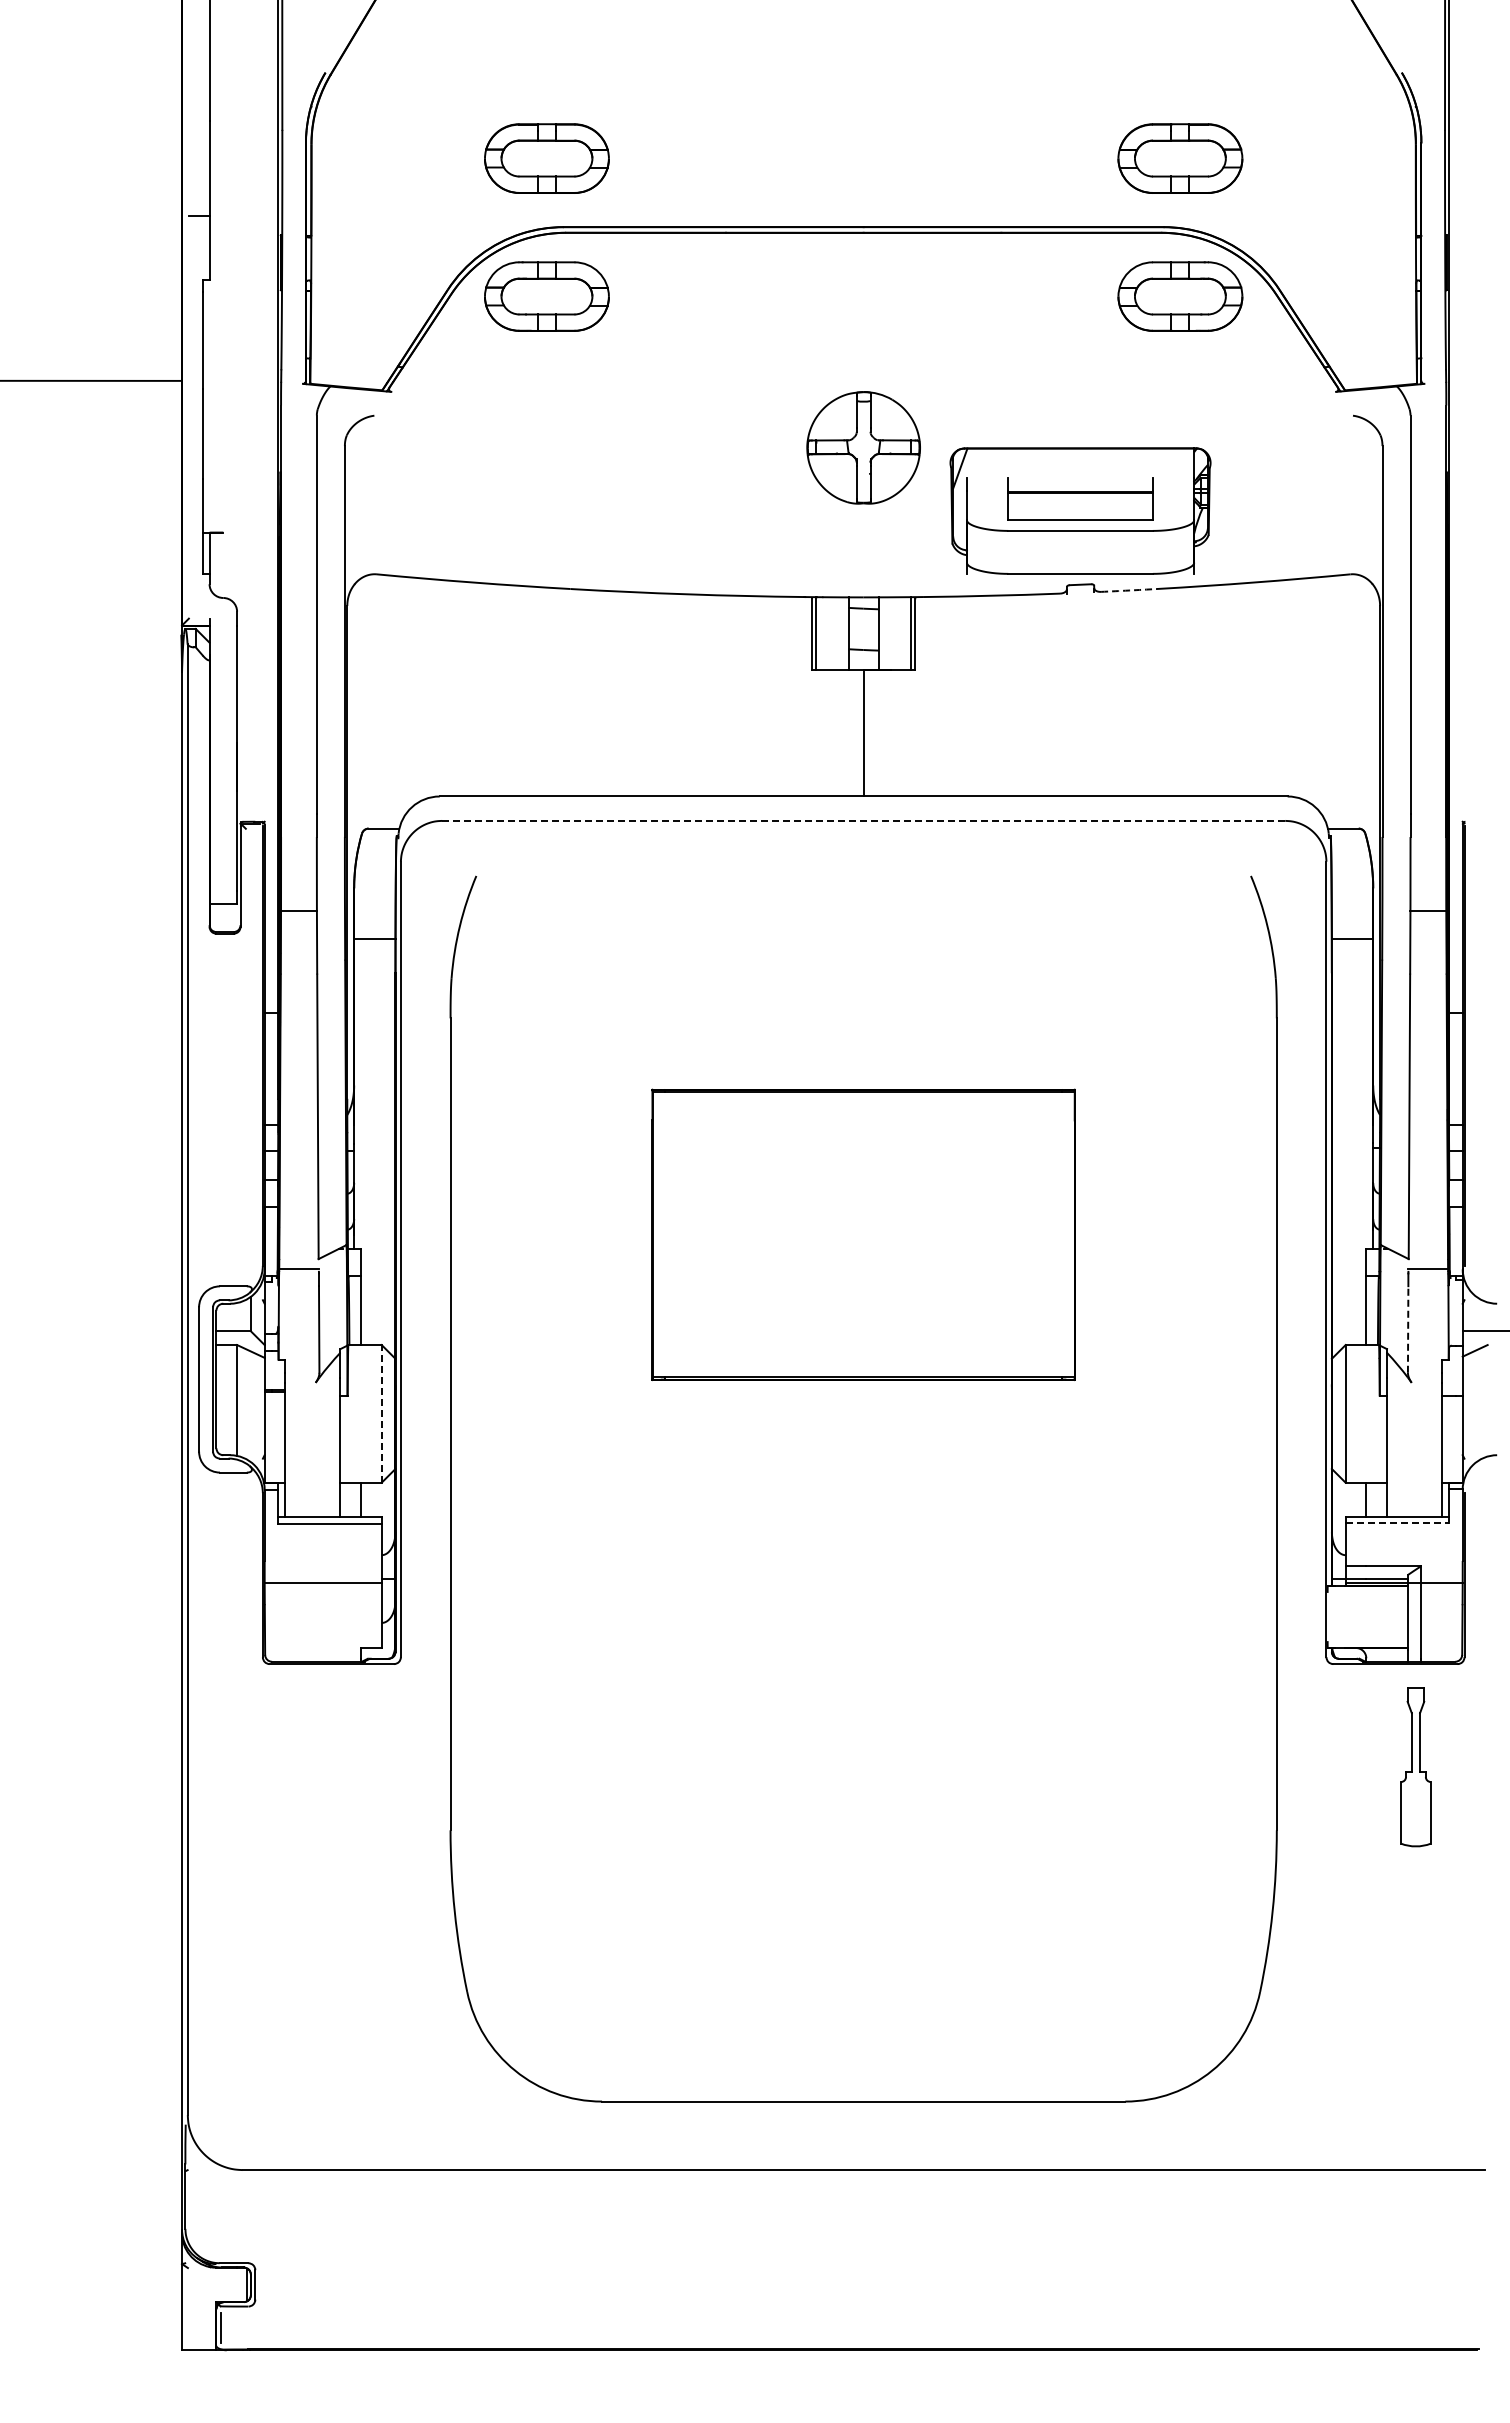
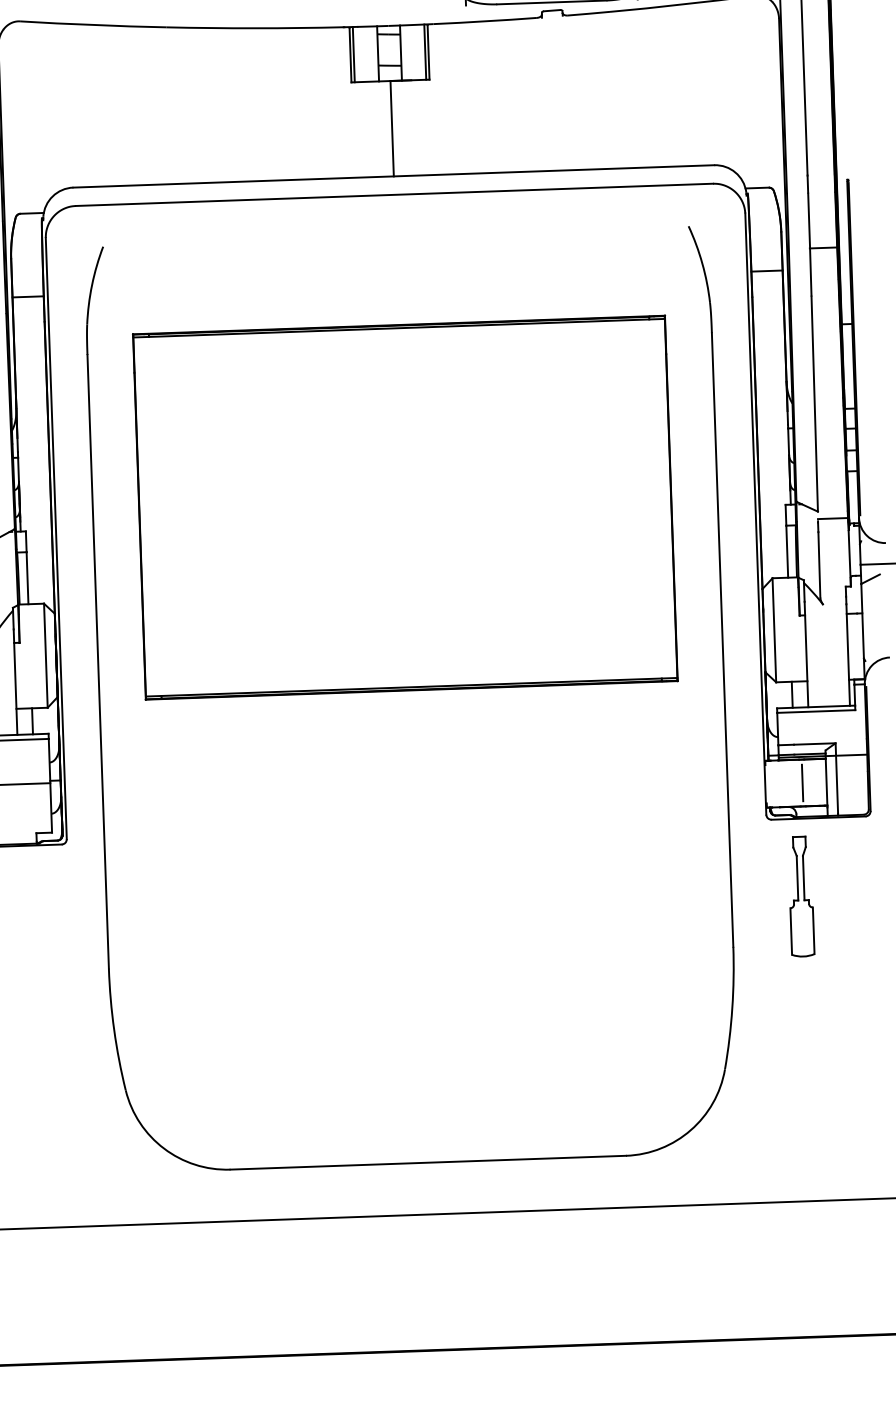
arc: (1129, 590) -> (589, 13), dashed -> solid
line: (863, 820) -> (394, 194), dashed -> solid
part: (863, 1234) -> (405, 507), size x1.67
line: (1408, 1328) -> (819, 564), dashed -> solid
line: (381, 1413) -> (45, 655), dashed -> solid
line: (1397, 1523) -> (816, 711), dashed -> solid
line: (1375, 1616) -> (802, 782), added
part: (1415, 1767) -> (800, 896), moved

